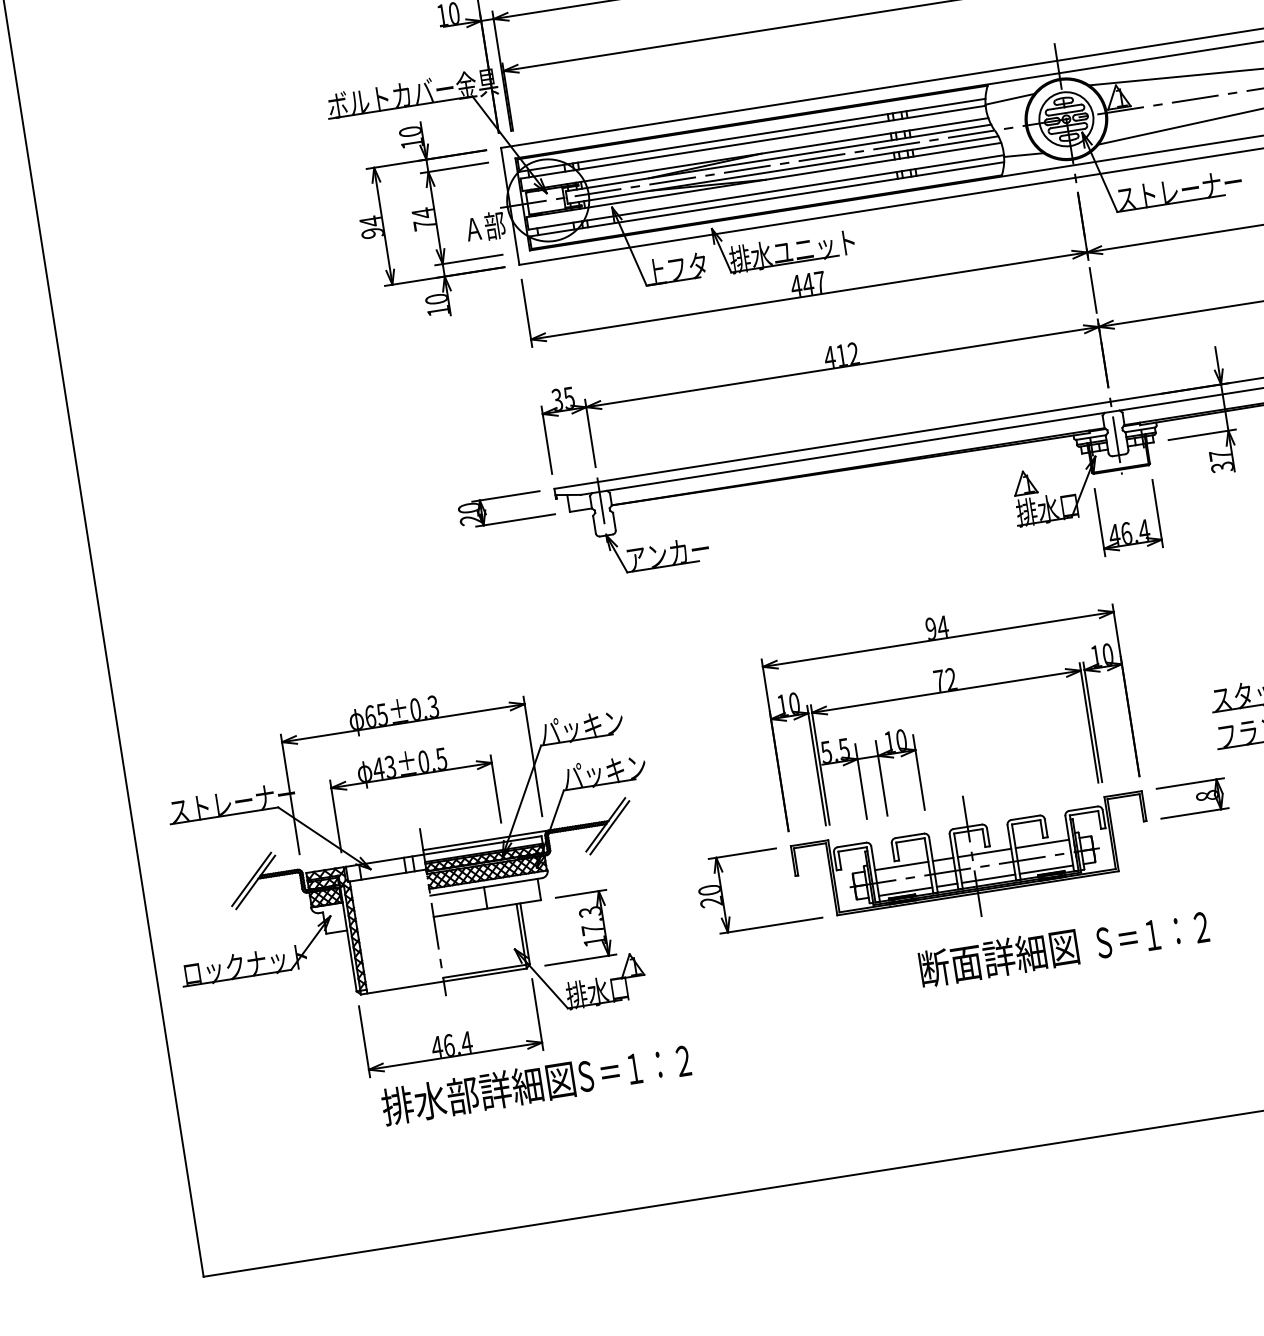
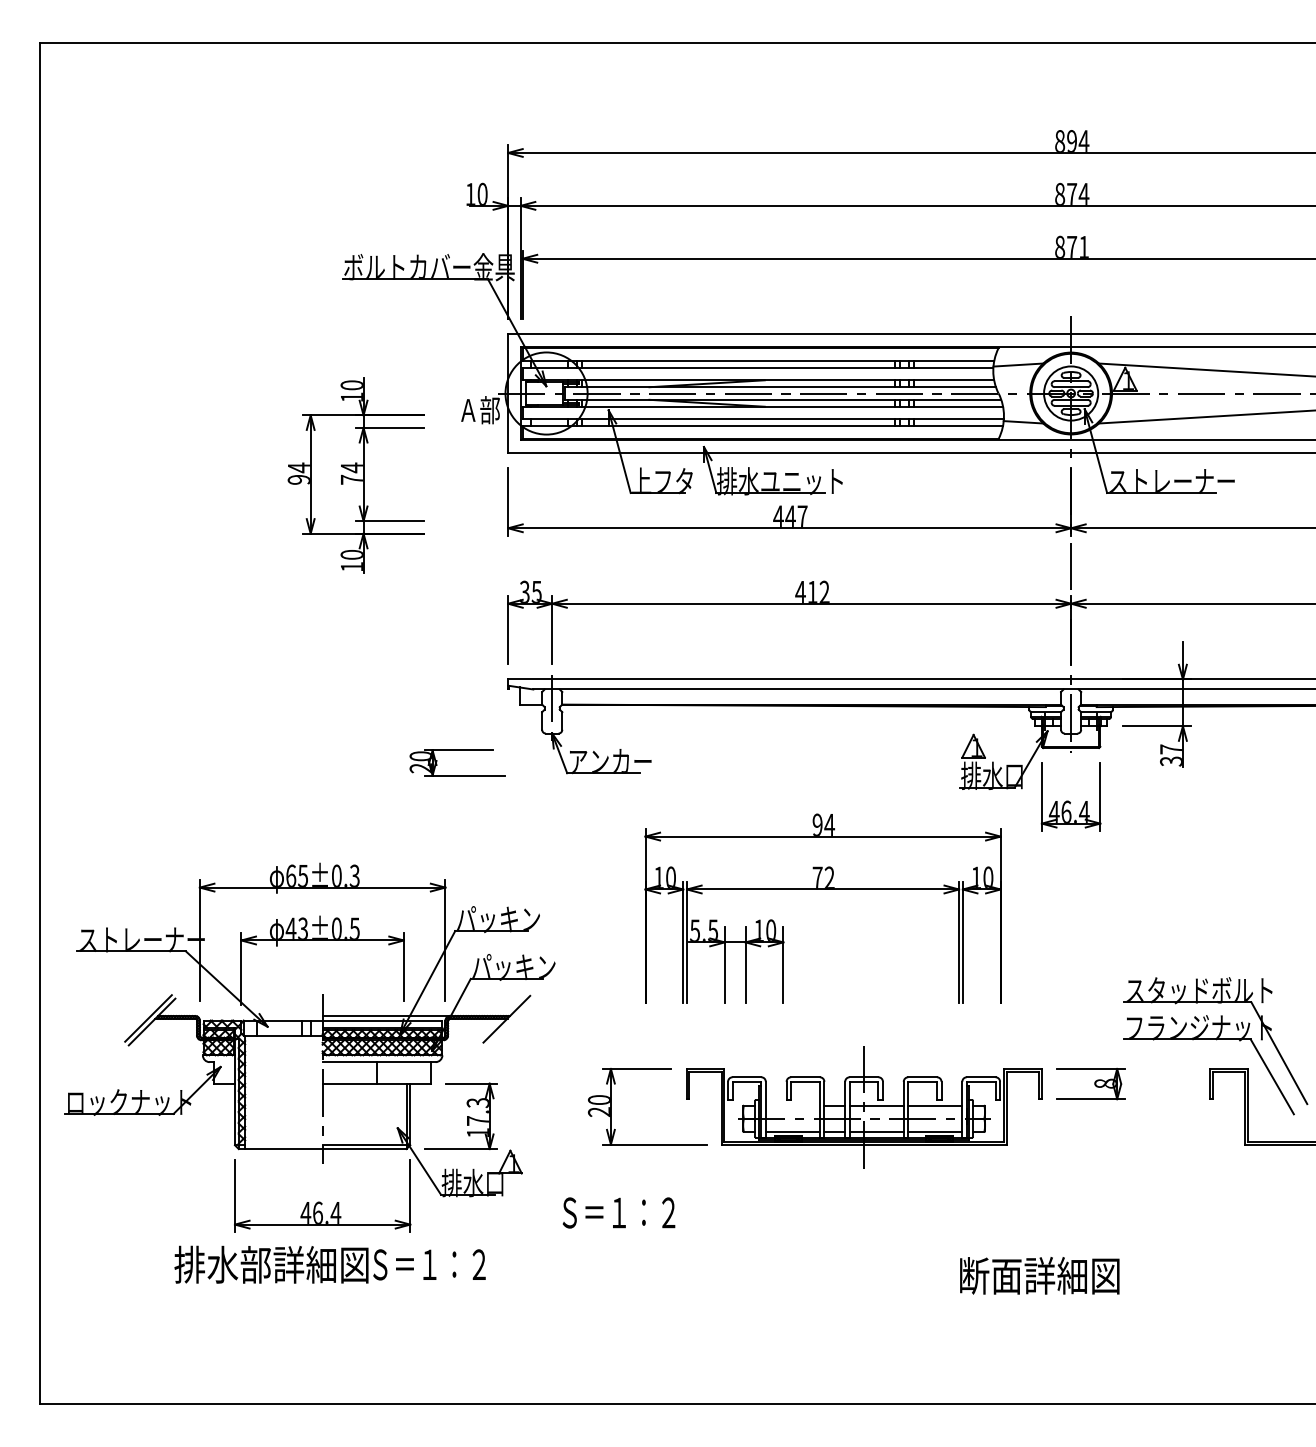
part: (427, 220) -> (355, 475), moved
part: (504, 496) -> (457, 750), moved
part: (945, 691) -> (822, 889), moved
line: (609, 827) -> (510, 1022), removed
line: (901, 865) -> (792, 1105), removed
text: (1152, 934) -> (618, 1212), moved
text: (998, 957) -> (1039, 1275), moved
text: (535, 1084) -> (329, 1264), moved

